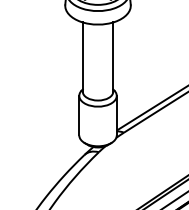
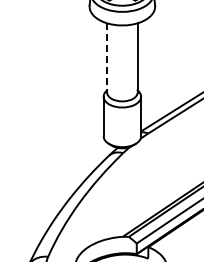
line: (83, 56) -> (107, 57), solid -> dashed

